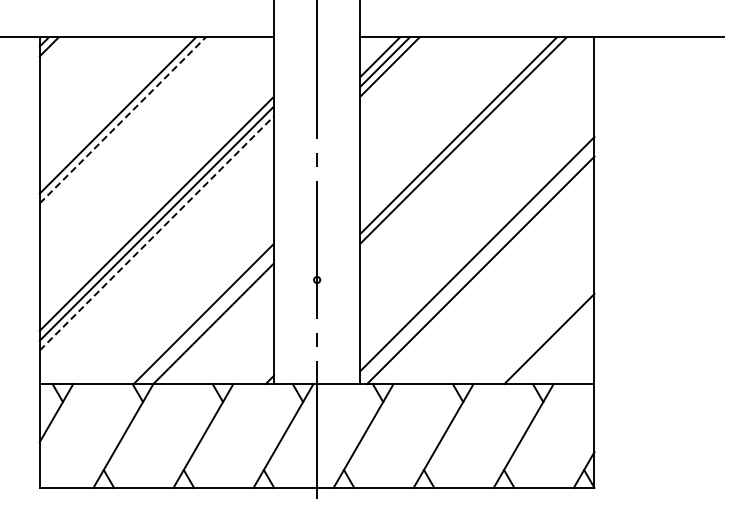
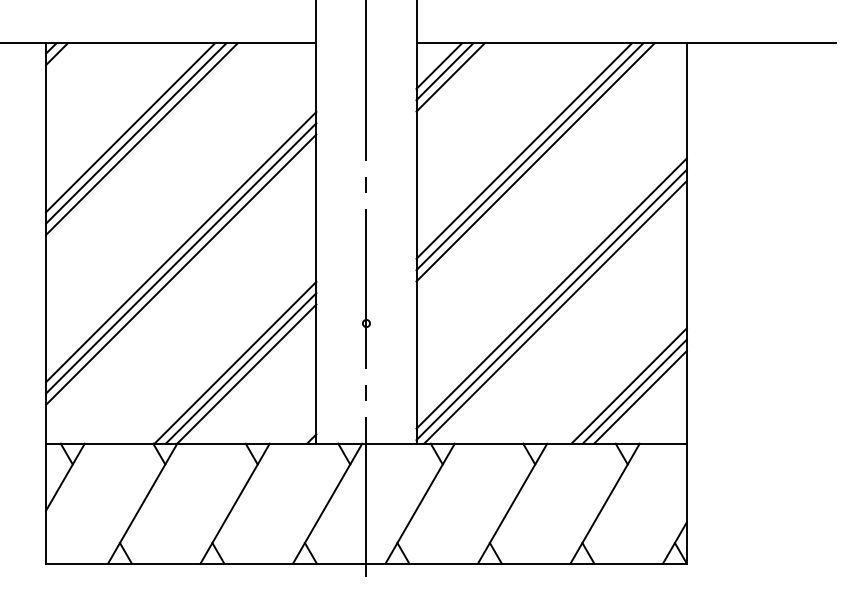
line: (112, 110) -> (130, 127), added
line: (123, 120) -> (142, 139), dashed -> solid
line: (453, 130) -> (524, 150), added
line: (157, 233) -> (182, 269), dashed -> solid
line: (477, 263) -> (551, 304), added
line: (208, 318) -> (240, 367), added
line: (544, 334) -> (629, 386), added
line: (554, 343) -> (640, 396), added

